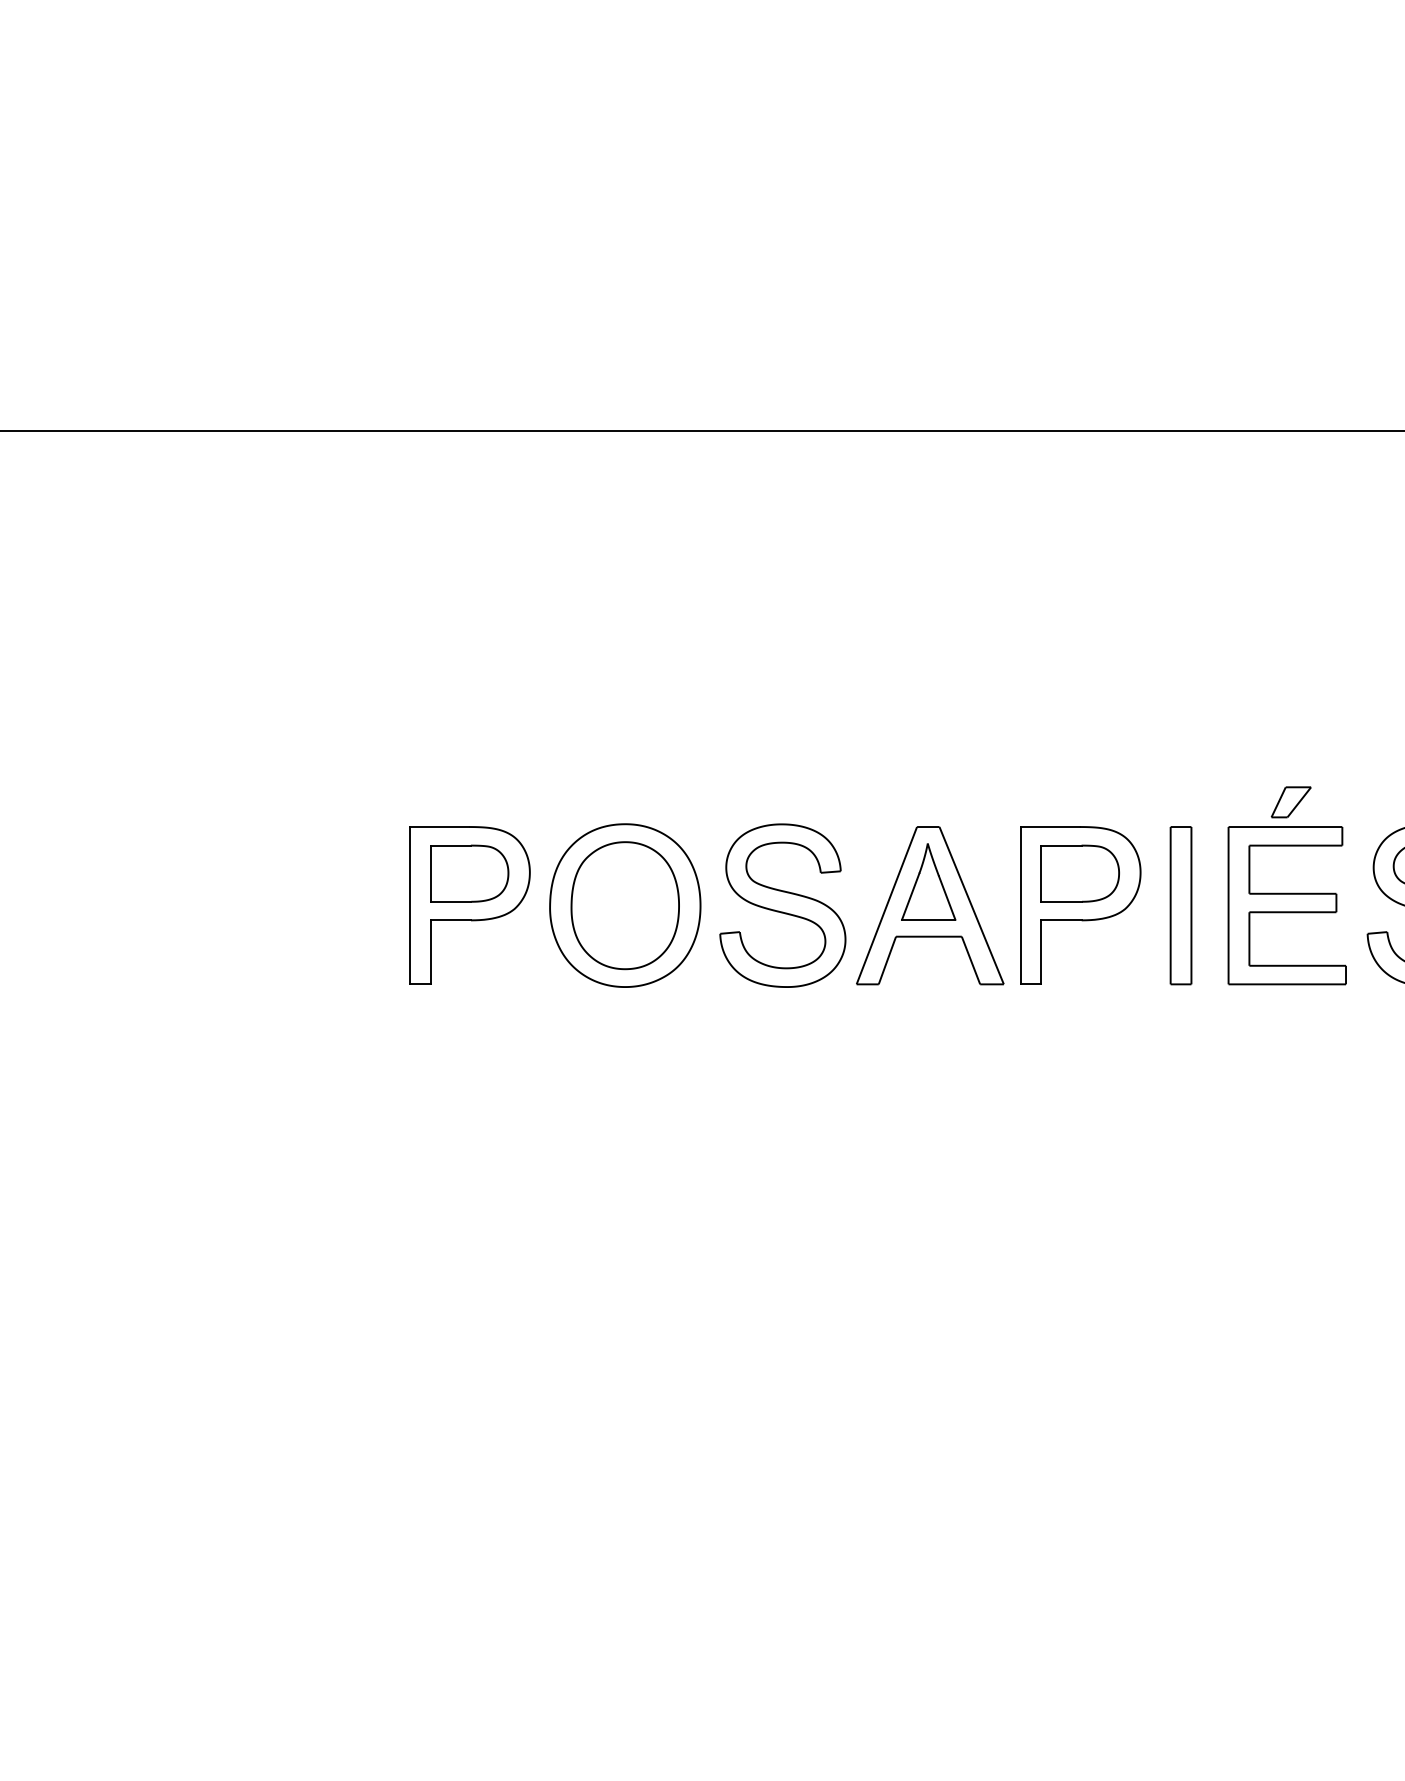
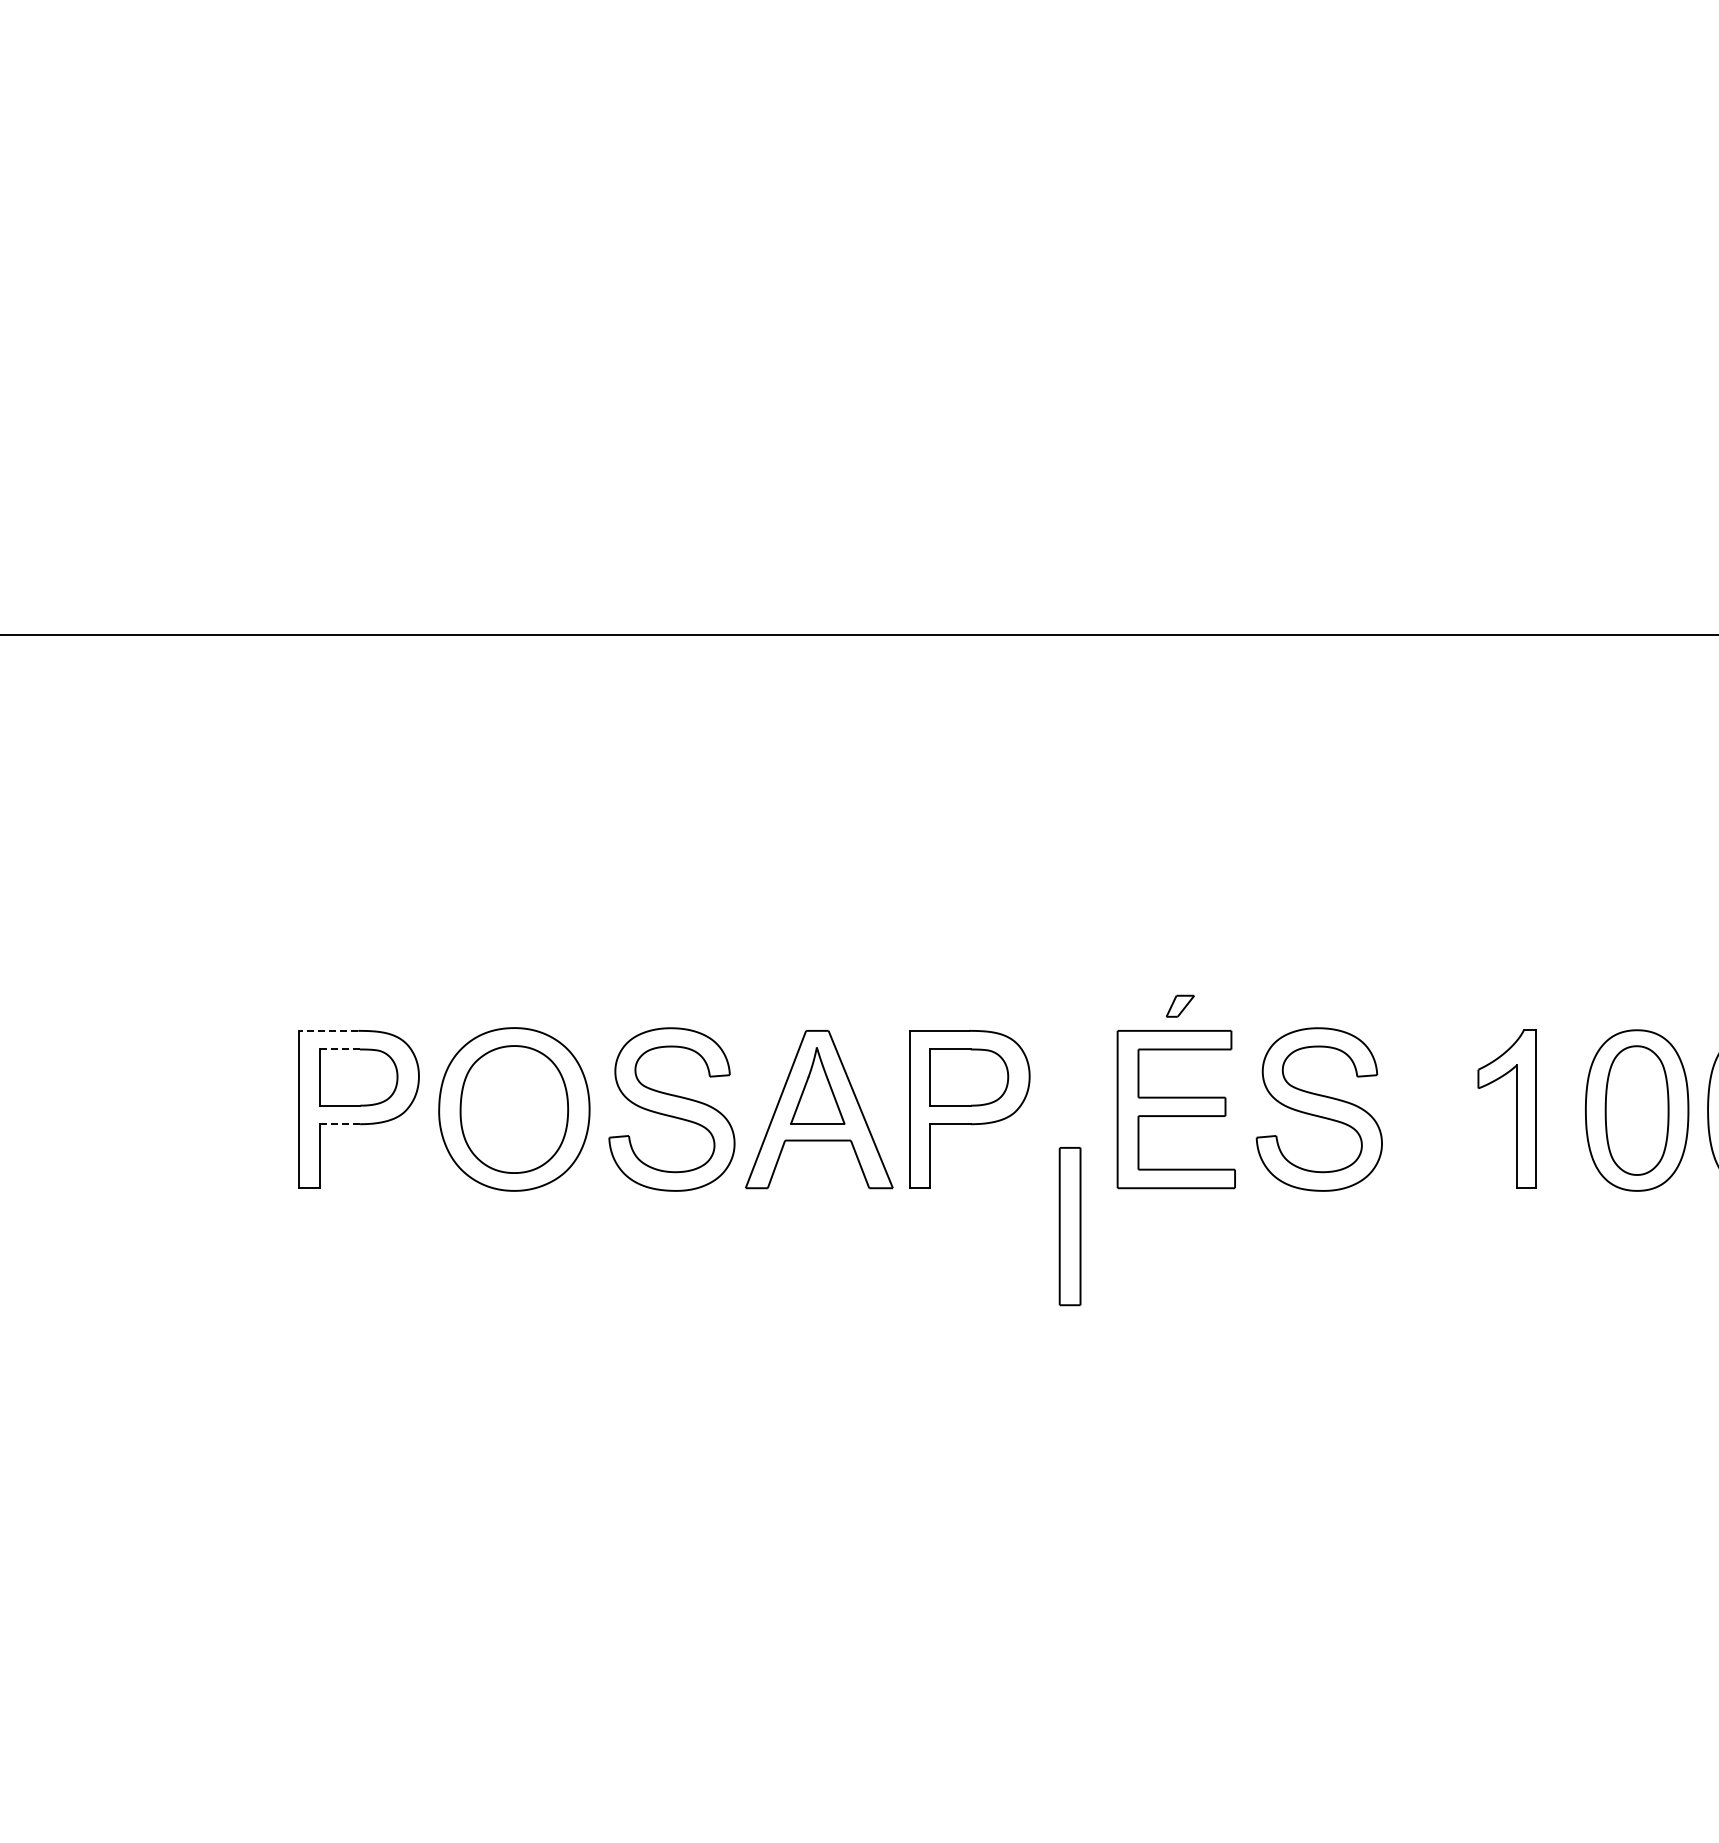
part: (1291, 802) -> (1180, 1006), size x0.7
line: (439, 826) -> (328, 1030), solid -> dashed
line: (450, 845) -> (339, 1049), solid -> dashed
part: (1180, 905) -> (1069, 1226), moved
line: (451, 920) -> (340, 1124), solid -> dashed

